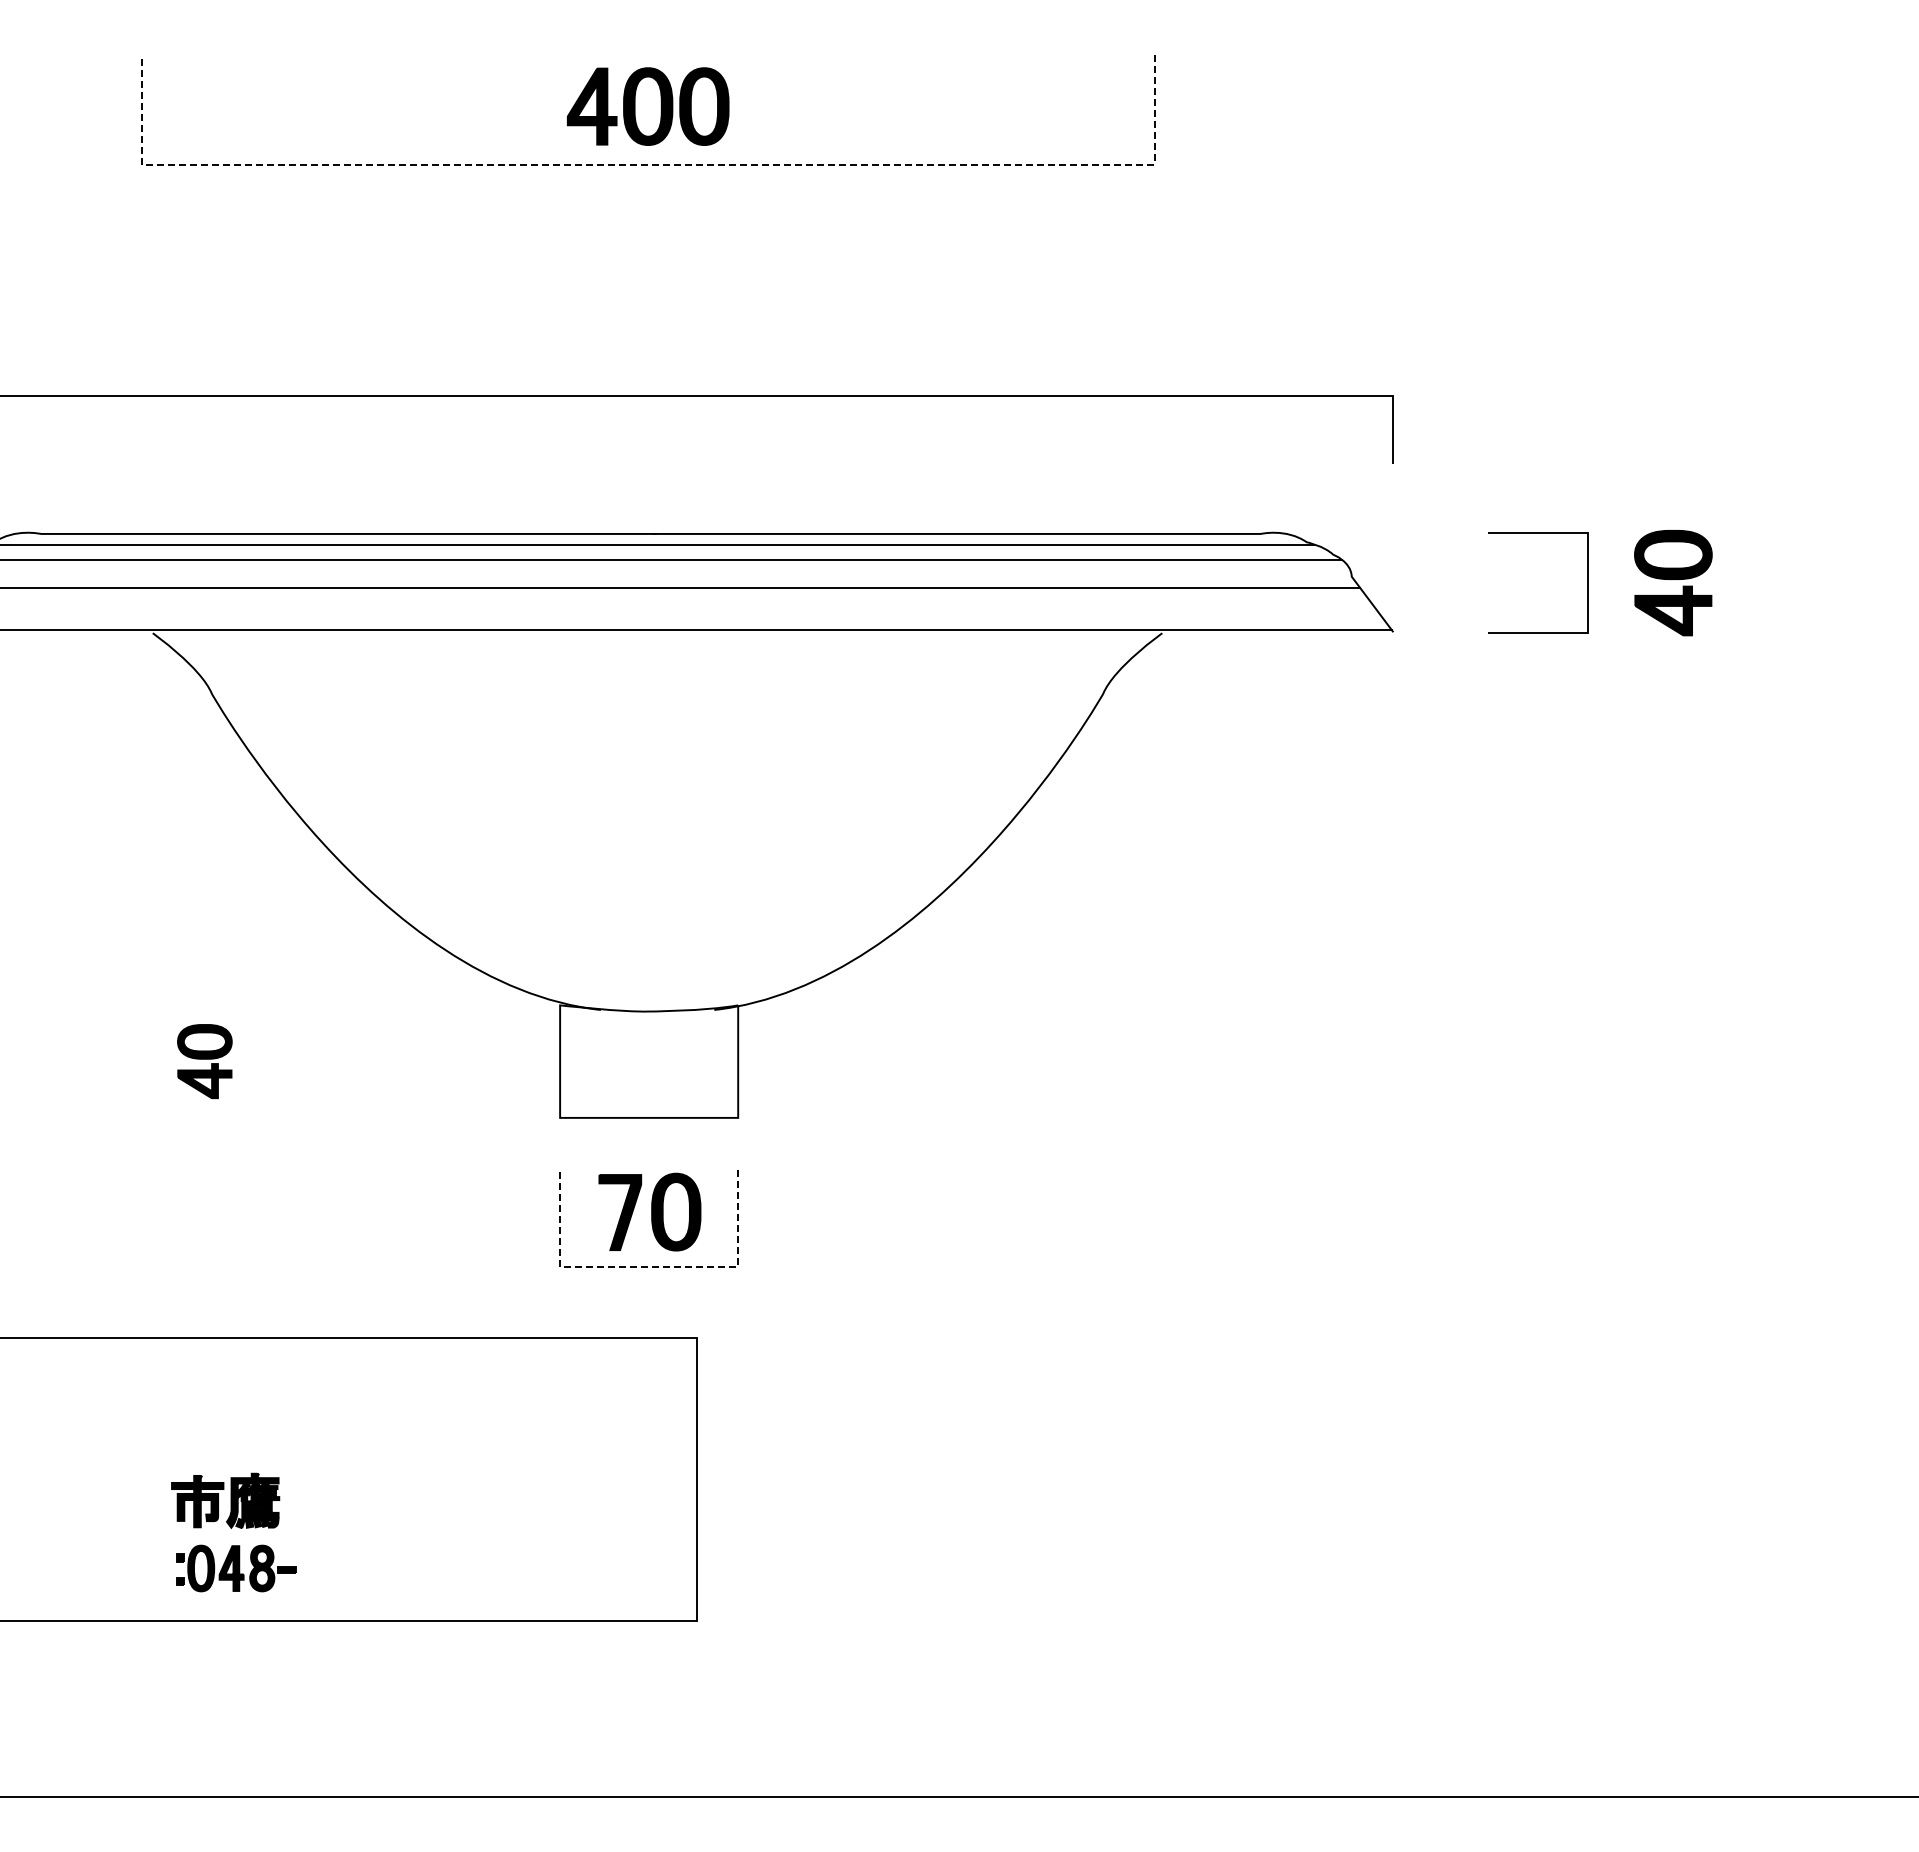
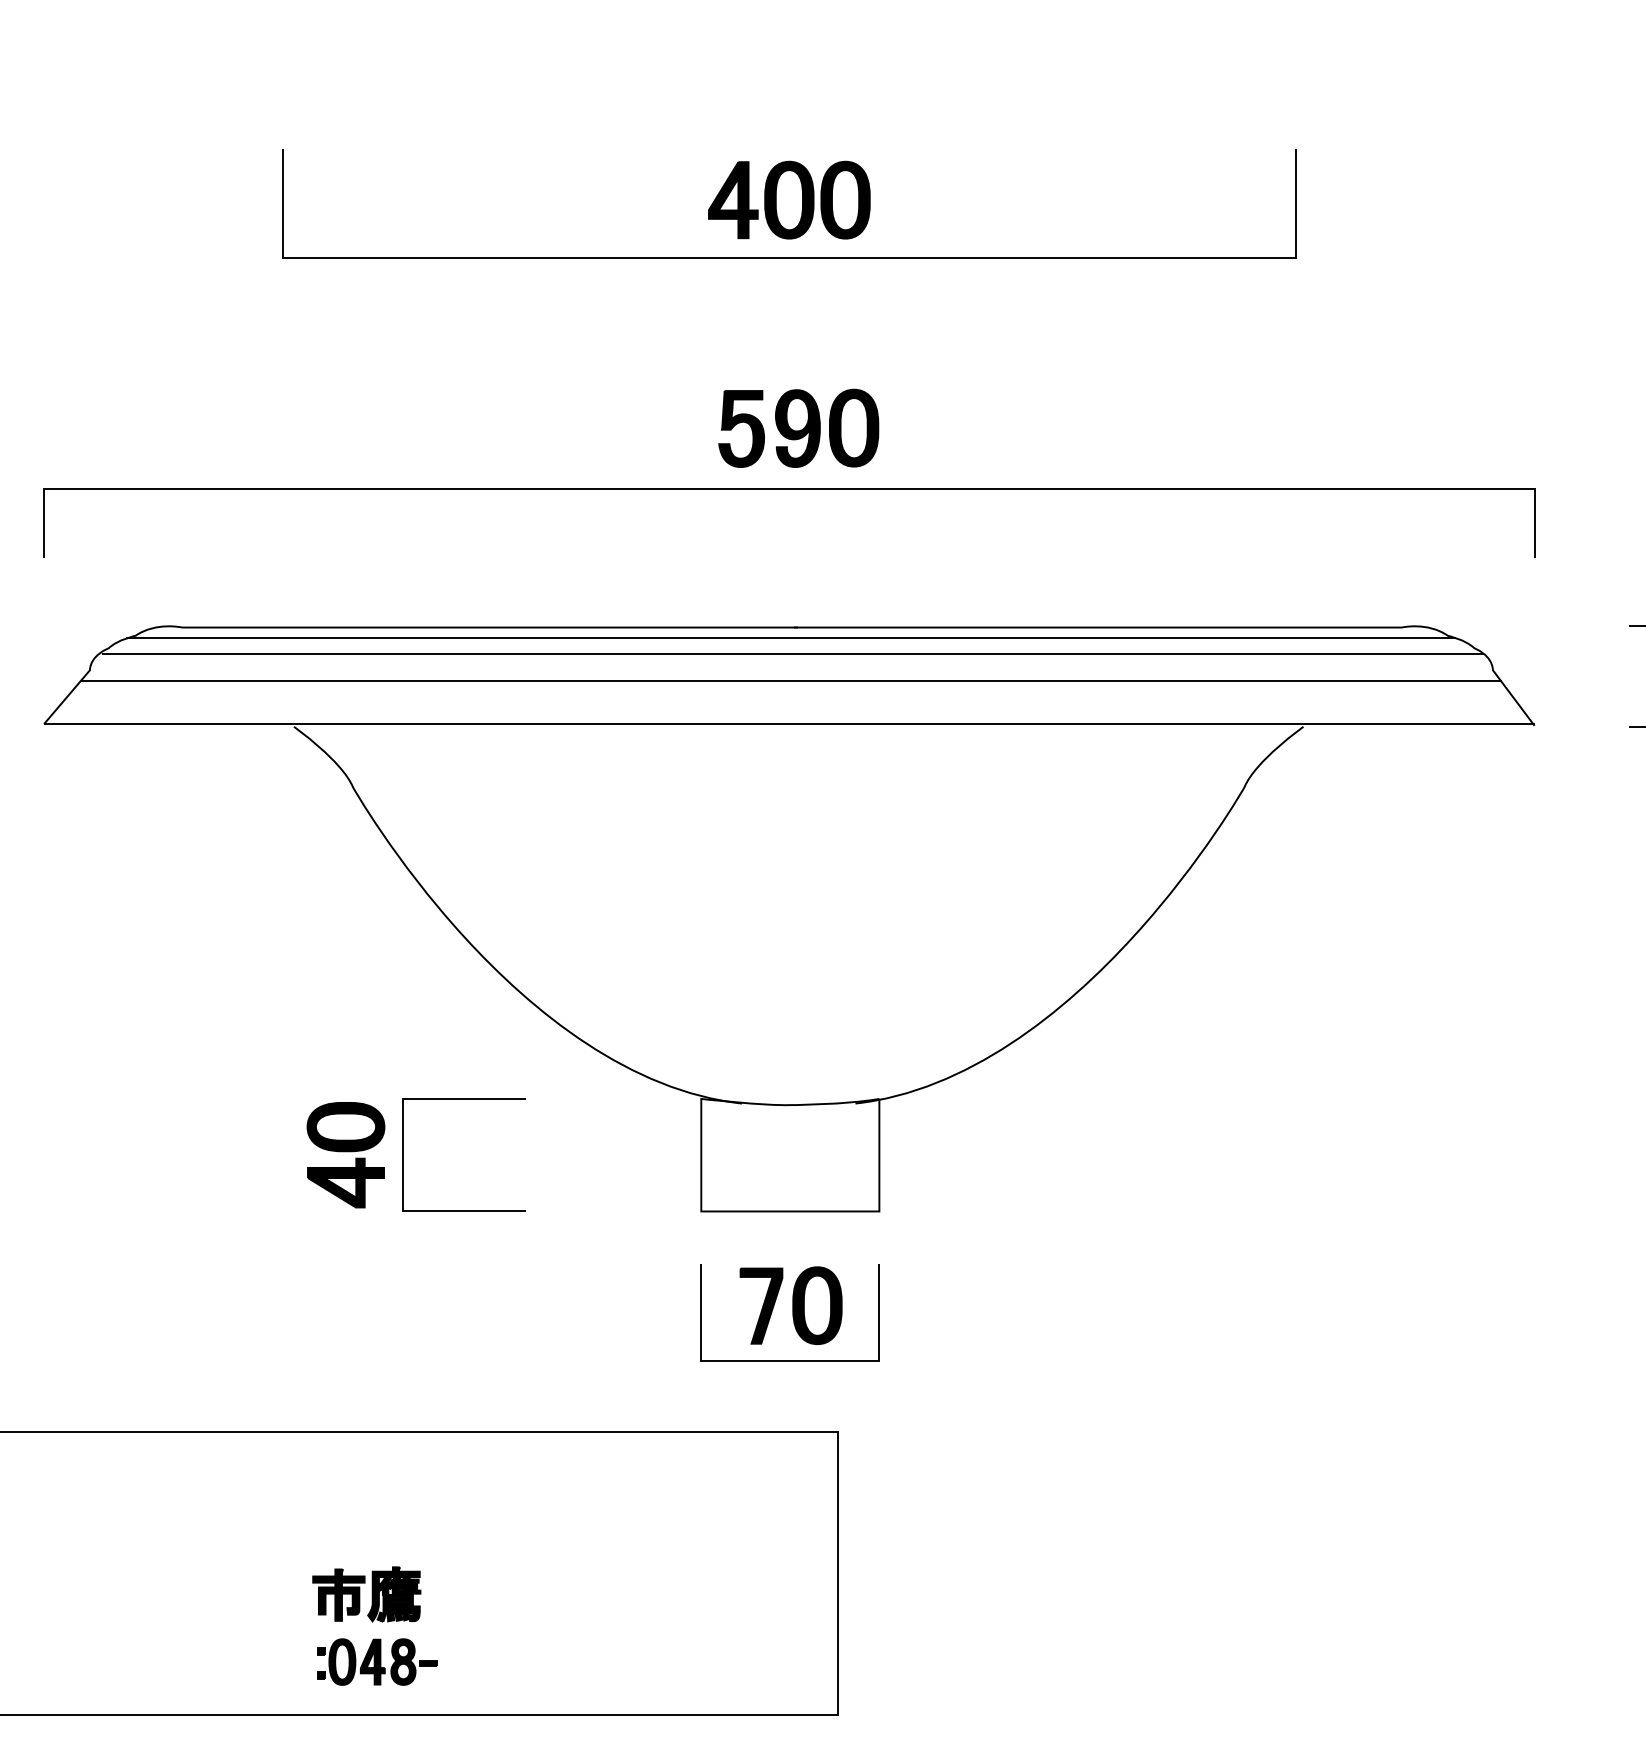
line: (647, 164) -> (788, 258), dashed -> solid
part: (657, 334) -> (798, 428), added
line: (322, 1005) -> (463, 1099), added
part: (204, 1061) -> (345, 1155), size x1.43
line: (648, 1267) -> (789, 1361), dashed -> solid

